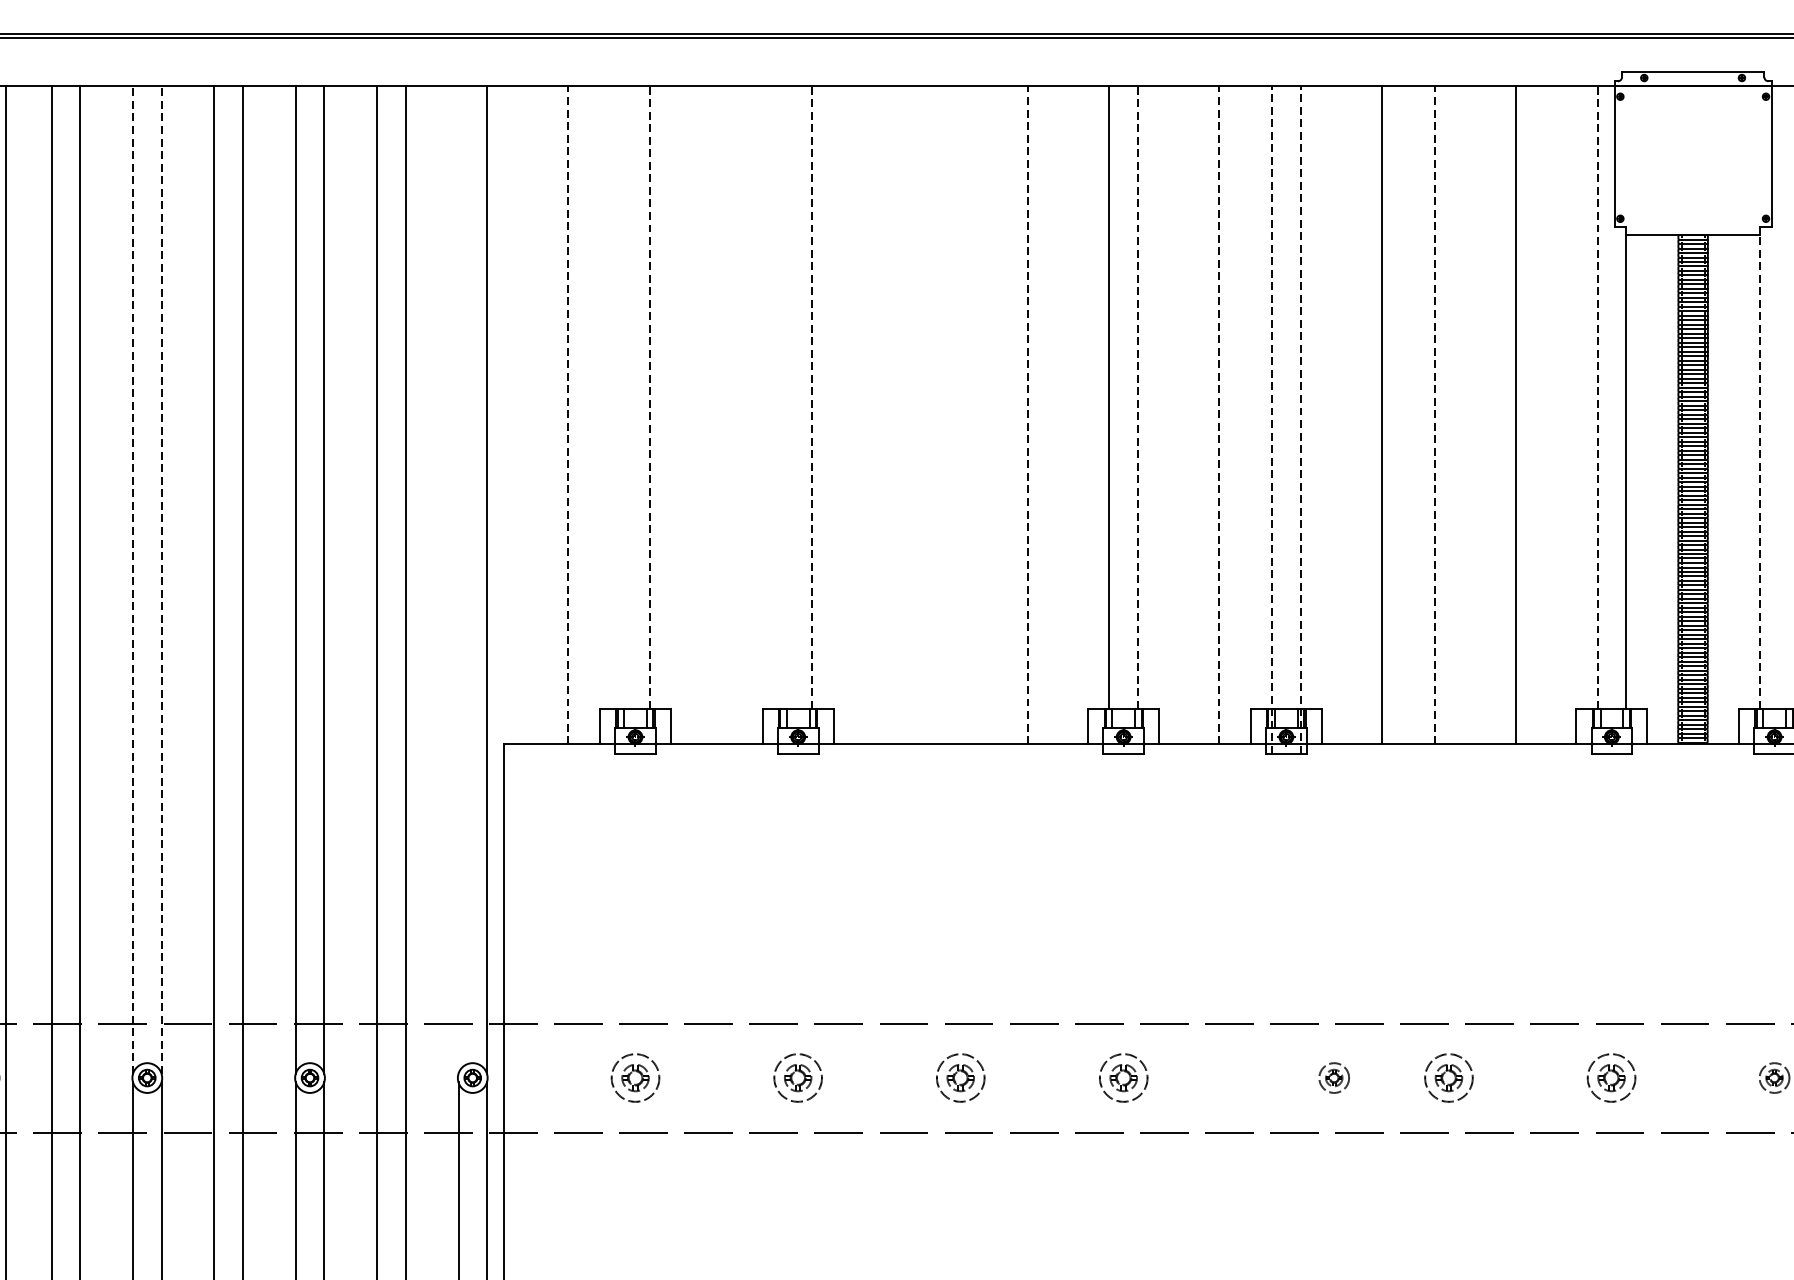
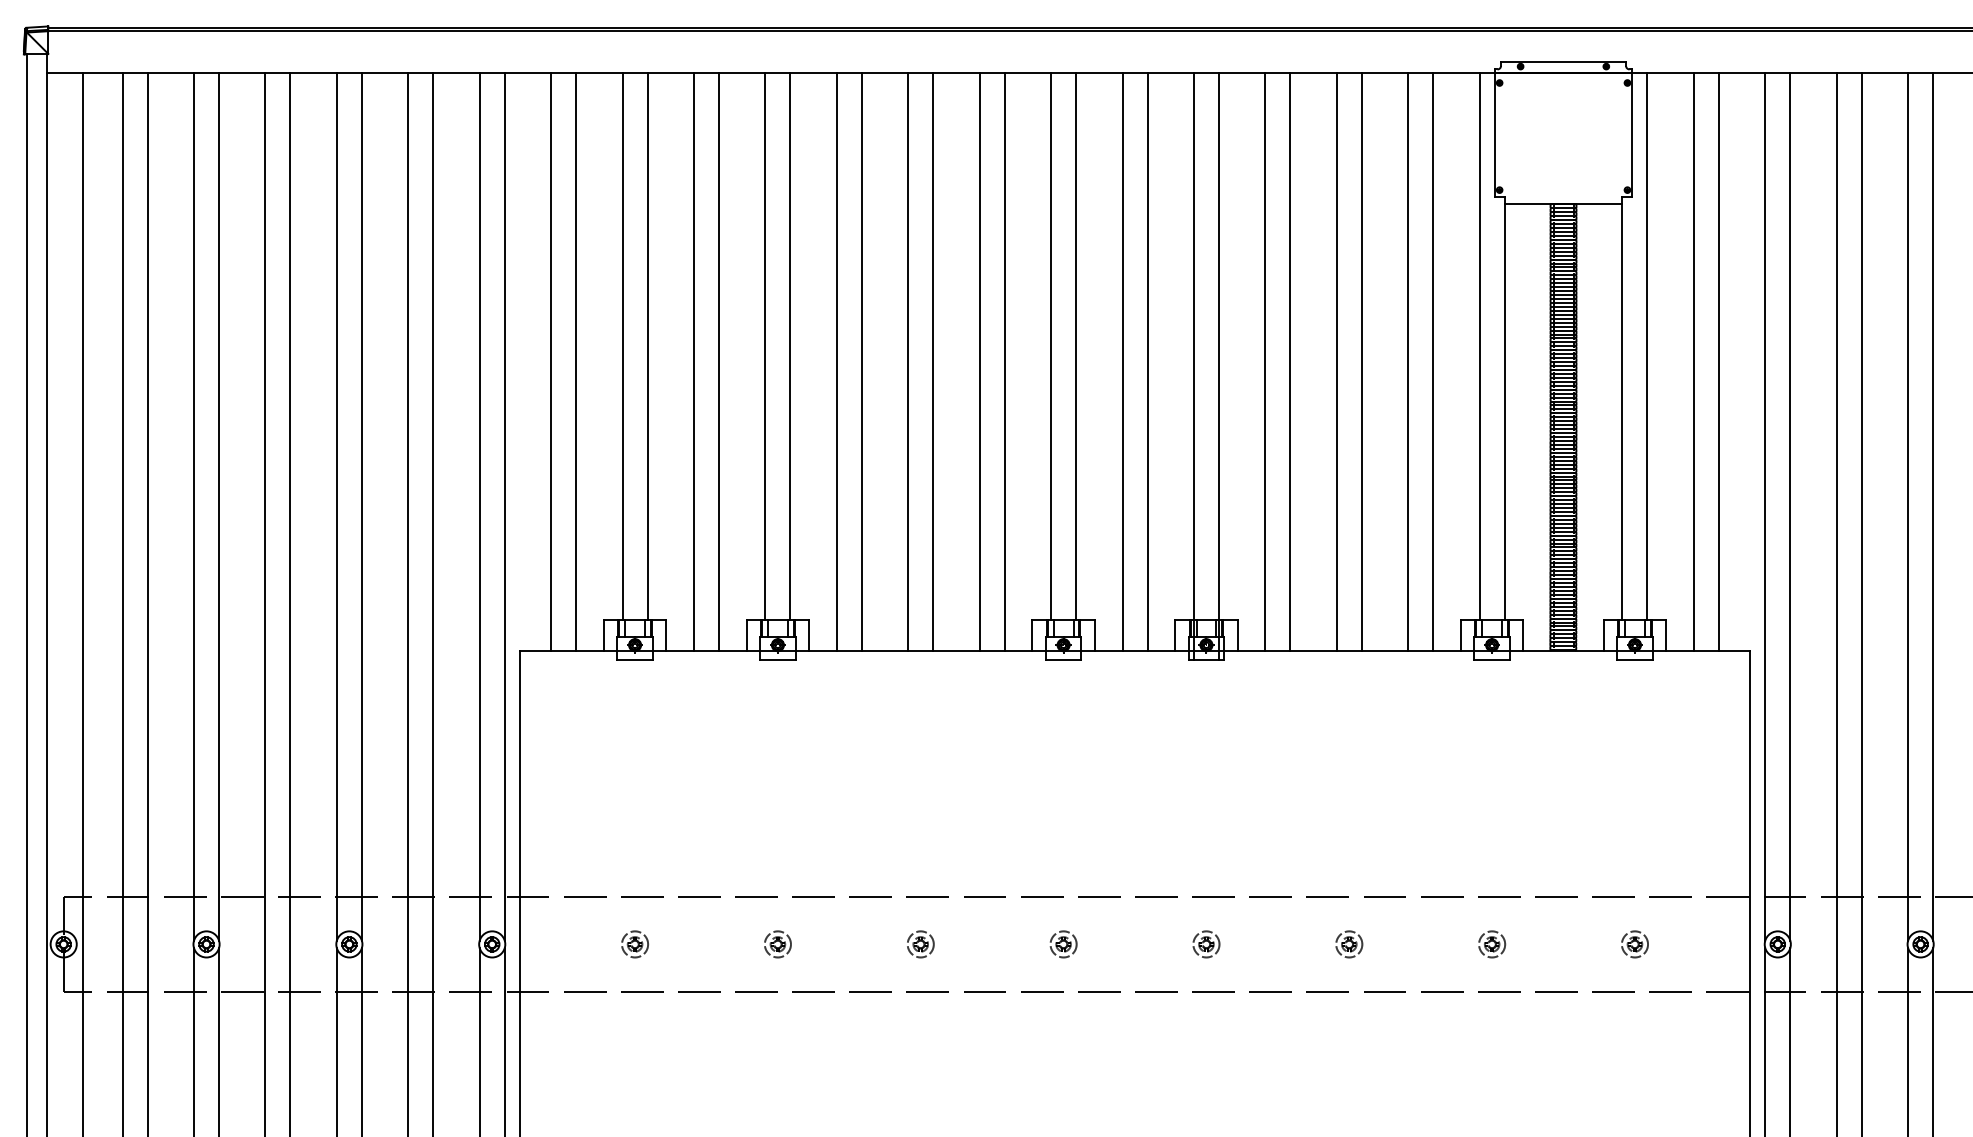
line: (621, 396) -> (622, 346), added
line: (649, 396) -> (647, 346), dashed -> solid
line: (784, 396) -> (765, 346), added
line: (812, 396) -> (790, 346), dashed -> solid
line: (1138, 396) -> (1076, 346), dashed -> solid
line: (1597, 396) -> (1479, 346), dashed -> solid
line: (1788, 396) -> (1647, 346), added
line: (540, 415) -> (551, 362), added
line: (568, 415) -> (576, 362), dashed -> solid
line: (703, 415) -> (694, 362), added
line: (730, 415) -> (718, 362), added
line: (864, 415) -> (836, 362), added
line: (893, 415) -> (861, 362), added
line: (946, 415) -> (908, 362), added
line: (975, 415) -> (933, 362), added
line: (1027, 415) -> (979, 362), dashed -> solid
line: (1056, 415) -> (1004, 362), added
line: (1190, 415) -> (1122, 362), added
line: (1219, 415) -> (1147, 362), dashed -> solid
line: (1353, 415) -> (1265, 362), added
line: (1434, 415) -> (1336, 362), dashed -> solid
line: (1463, 415) -> (1361, 362), added
line: (1545, 415) -> (1433, 362), added
line: (1271, 419) -> (1193, 366), dashed -> solid
line: (1300, 419) -> (1218, 366), dashed -> solid
line: (1760, 472) -> (1622, 412), dashed -> solid
line: (458, 579) -> (479, 506), added
line: (133, 580) -> (194, 507), dashed -> solid
line: (162, 580) -> (219, 507), dashed -> solid
part: (634, 1078) -> (634, 944), size x0.62
part: (797, 1078) -> (777, 944), size x0.62
part: (960, 1078) -> (920, 944), size x0.62
part: (1123, 1078) -> (1063, 944), size x0.62
part: (1334, 1078) -> (1206, 944), moved
part: (1449, 1078) -> (1349, 944), size x0.62
part: (1612, 1078) -> (1492, 944), size x0.62

